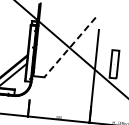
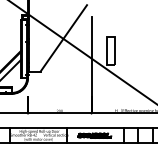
line: (69, 47) -> (63, 38), dashed -> solid

